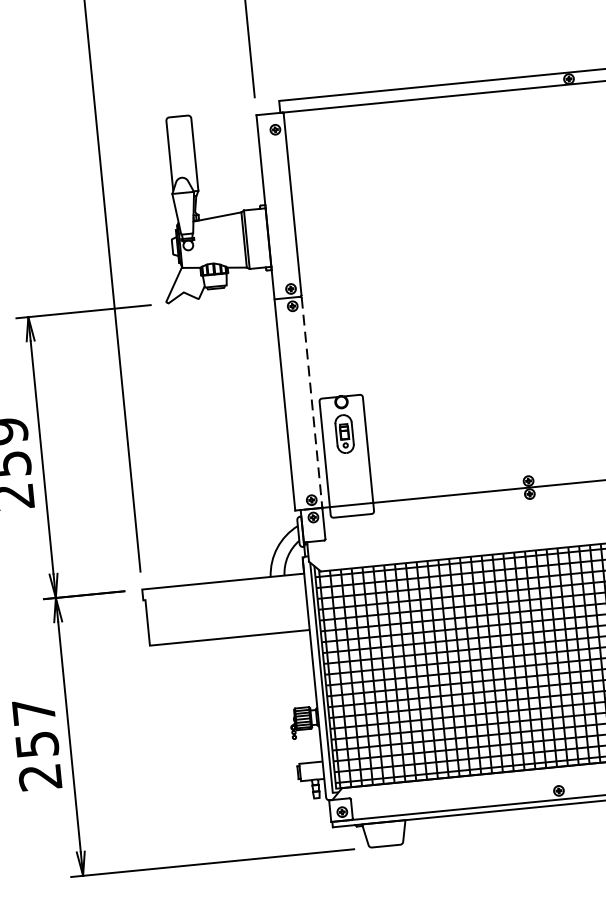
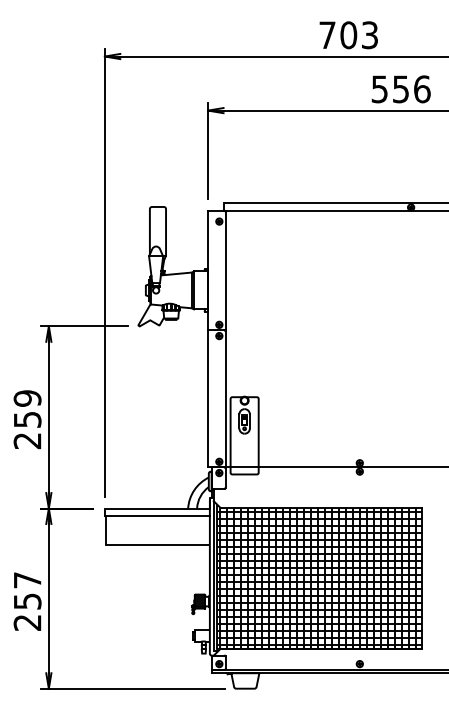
line: (311, 401) -> (225, 398), dashed -> solid
line: (222, 592) -> (156, 515), added

